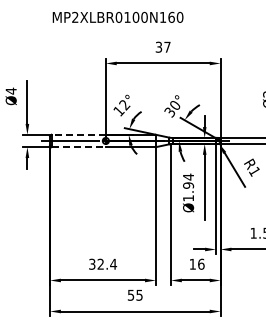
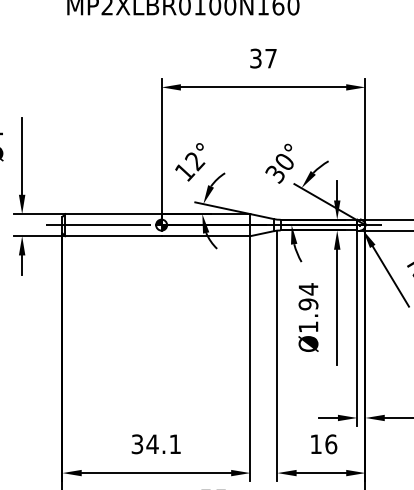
line: (78, 134) -> (112, 213), dashed -> solid
line: (79, 147) -> (114, 236), dashed -> solid
text: (107, 263) -> (164, 442), 32.4 -> 34.1

